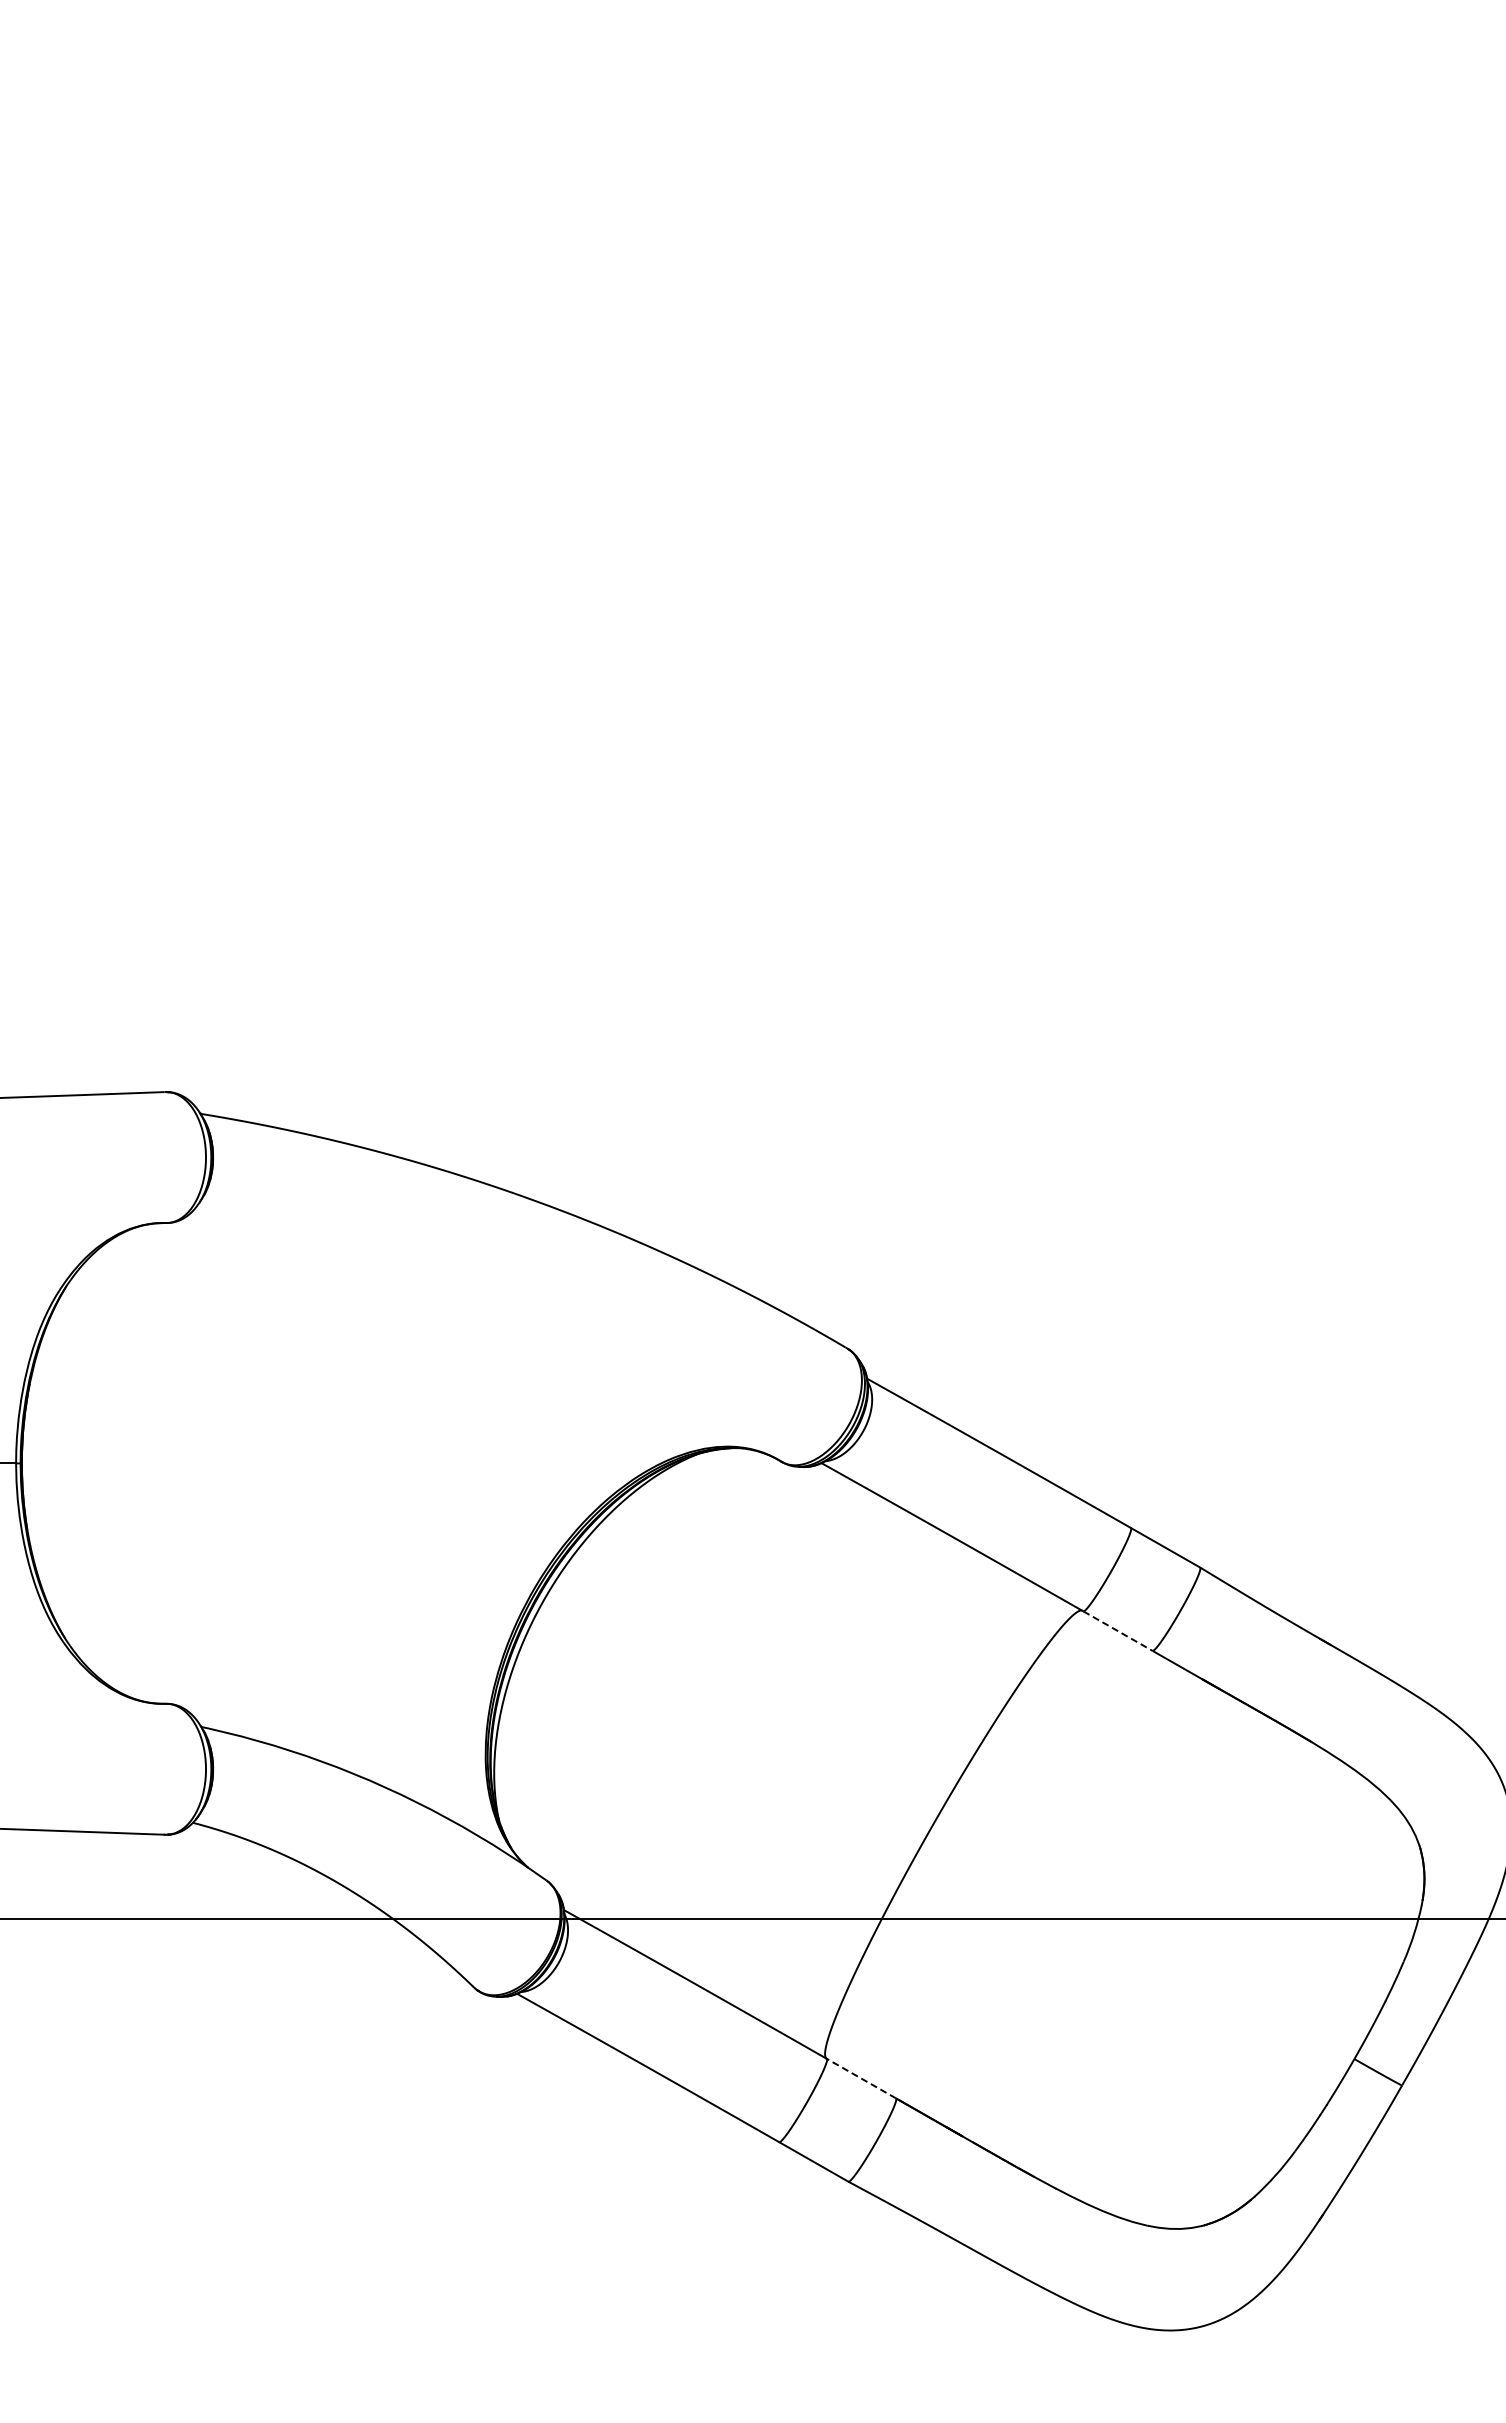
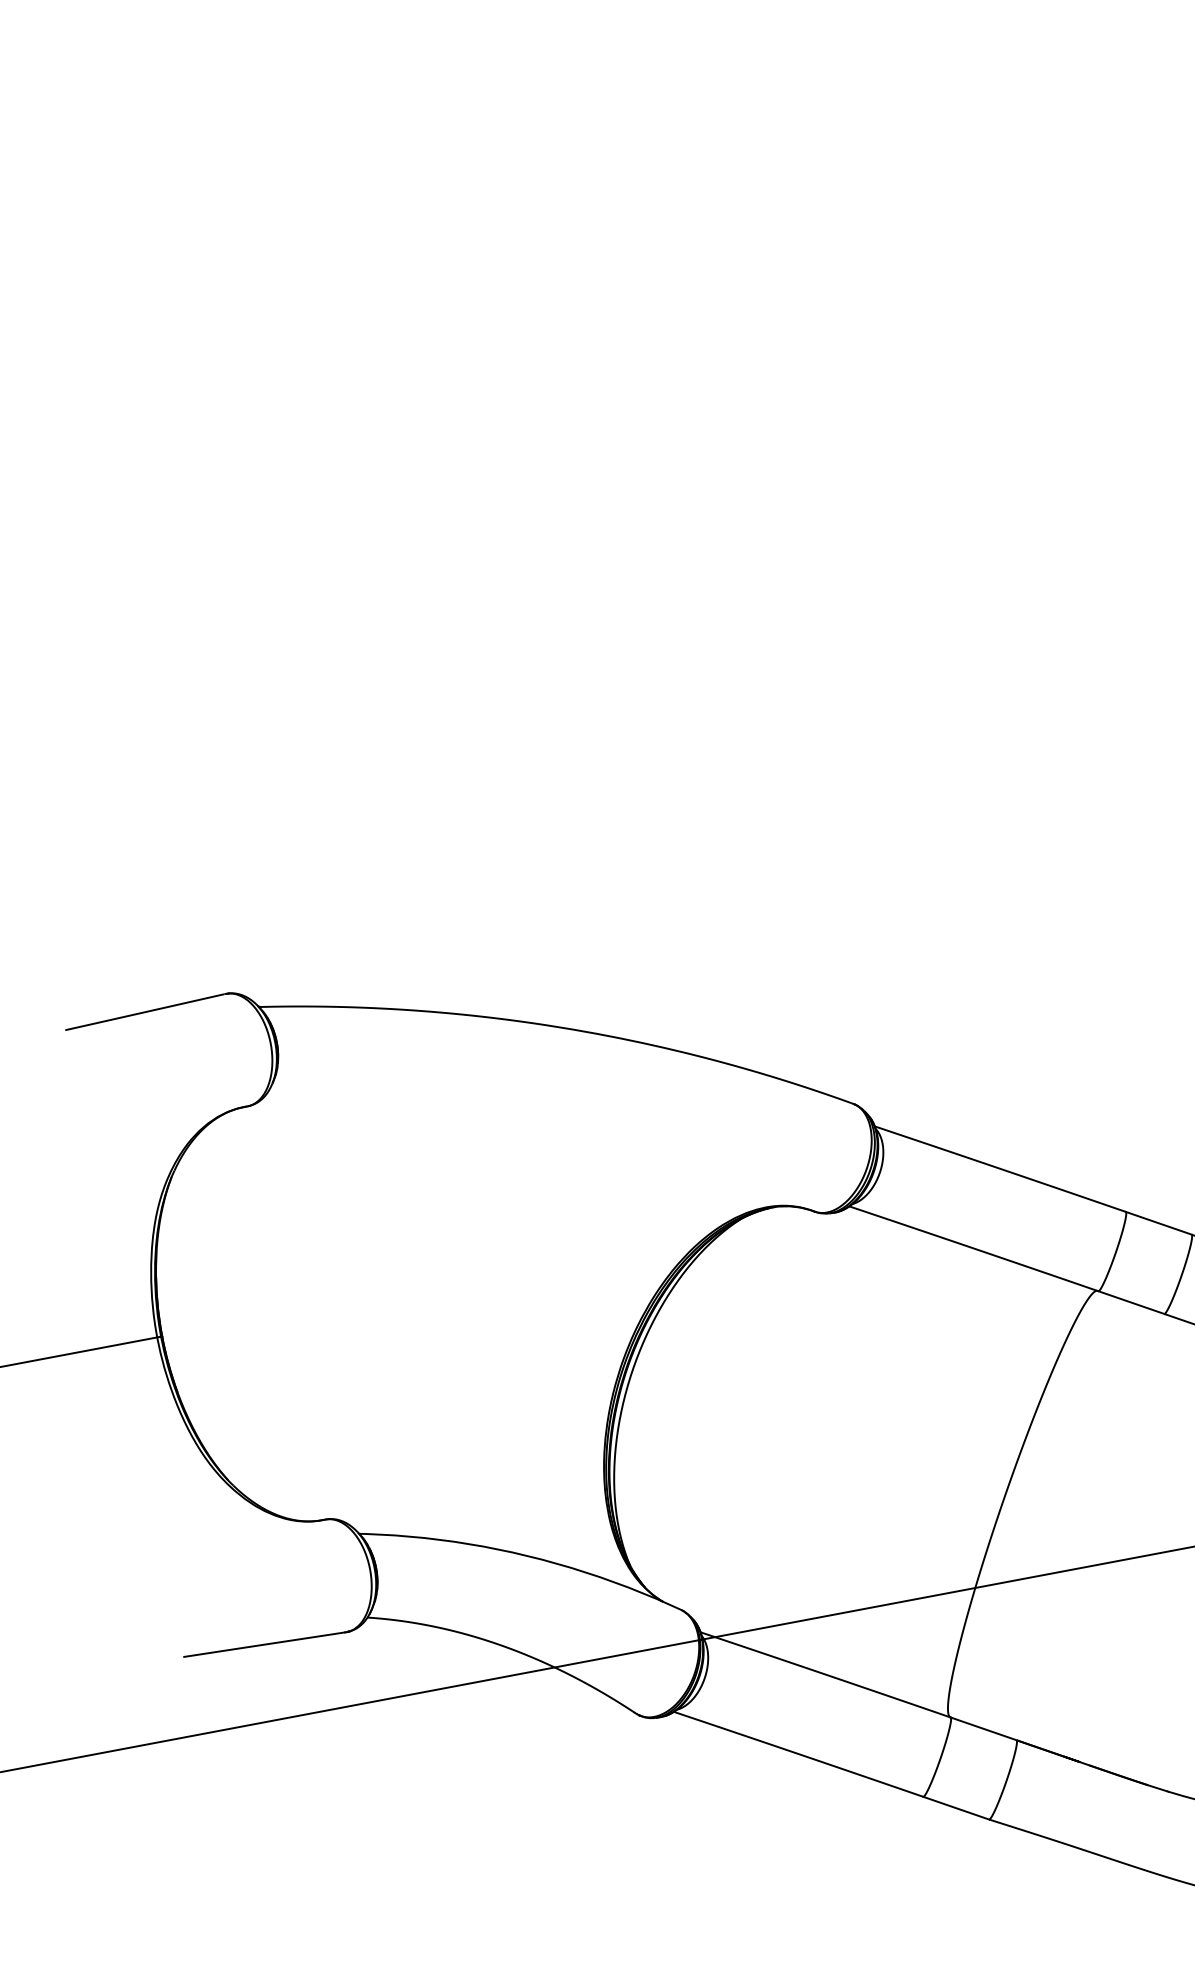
line: (1118, 1631) -> (1131, 1302), dashed -> solid
line: (861, 2078) -> (983, 1728), dashed -> solid

